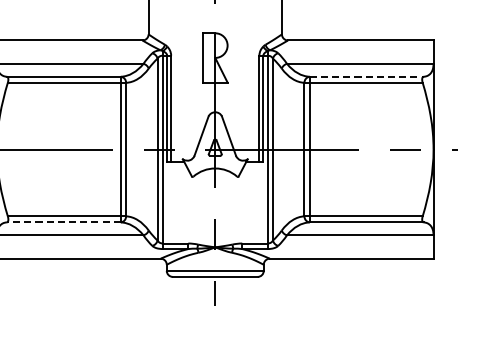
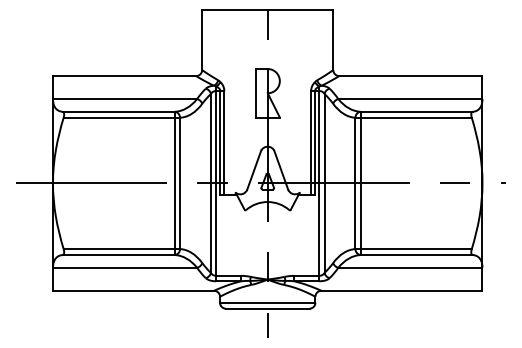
line: (367, 76) -> (417, 111), dashed -> solid
line: (63, 222) -> (118, 255), dashed -> solid

